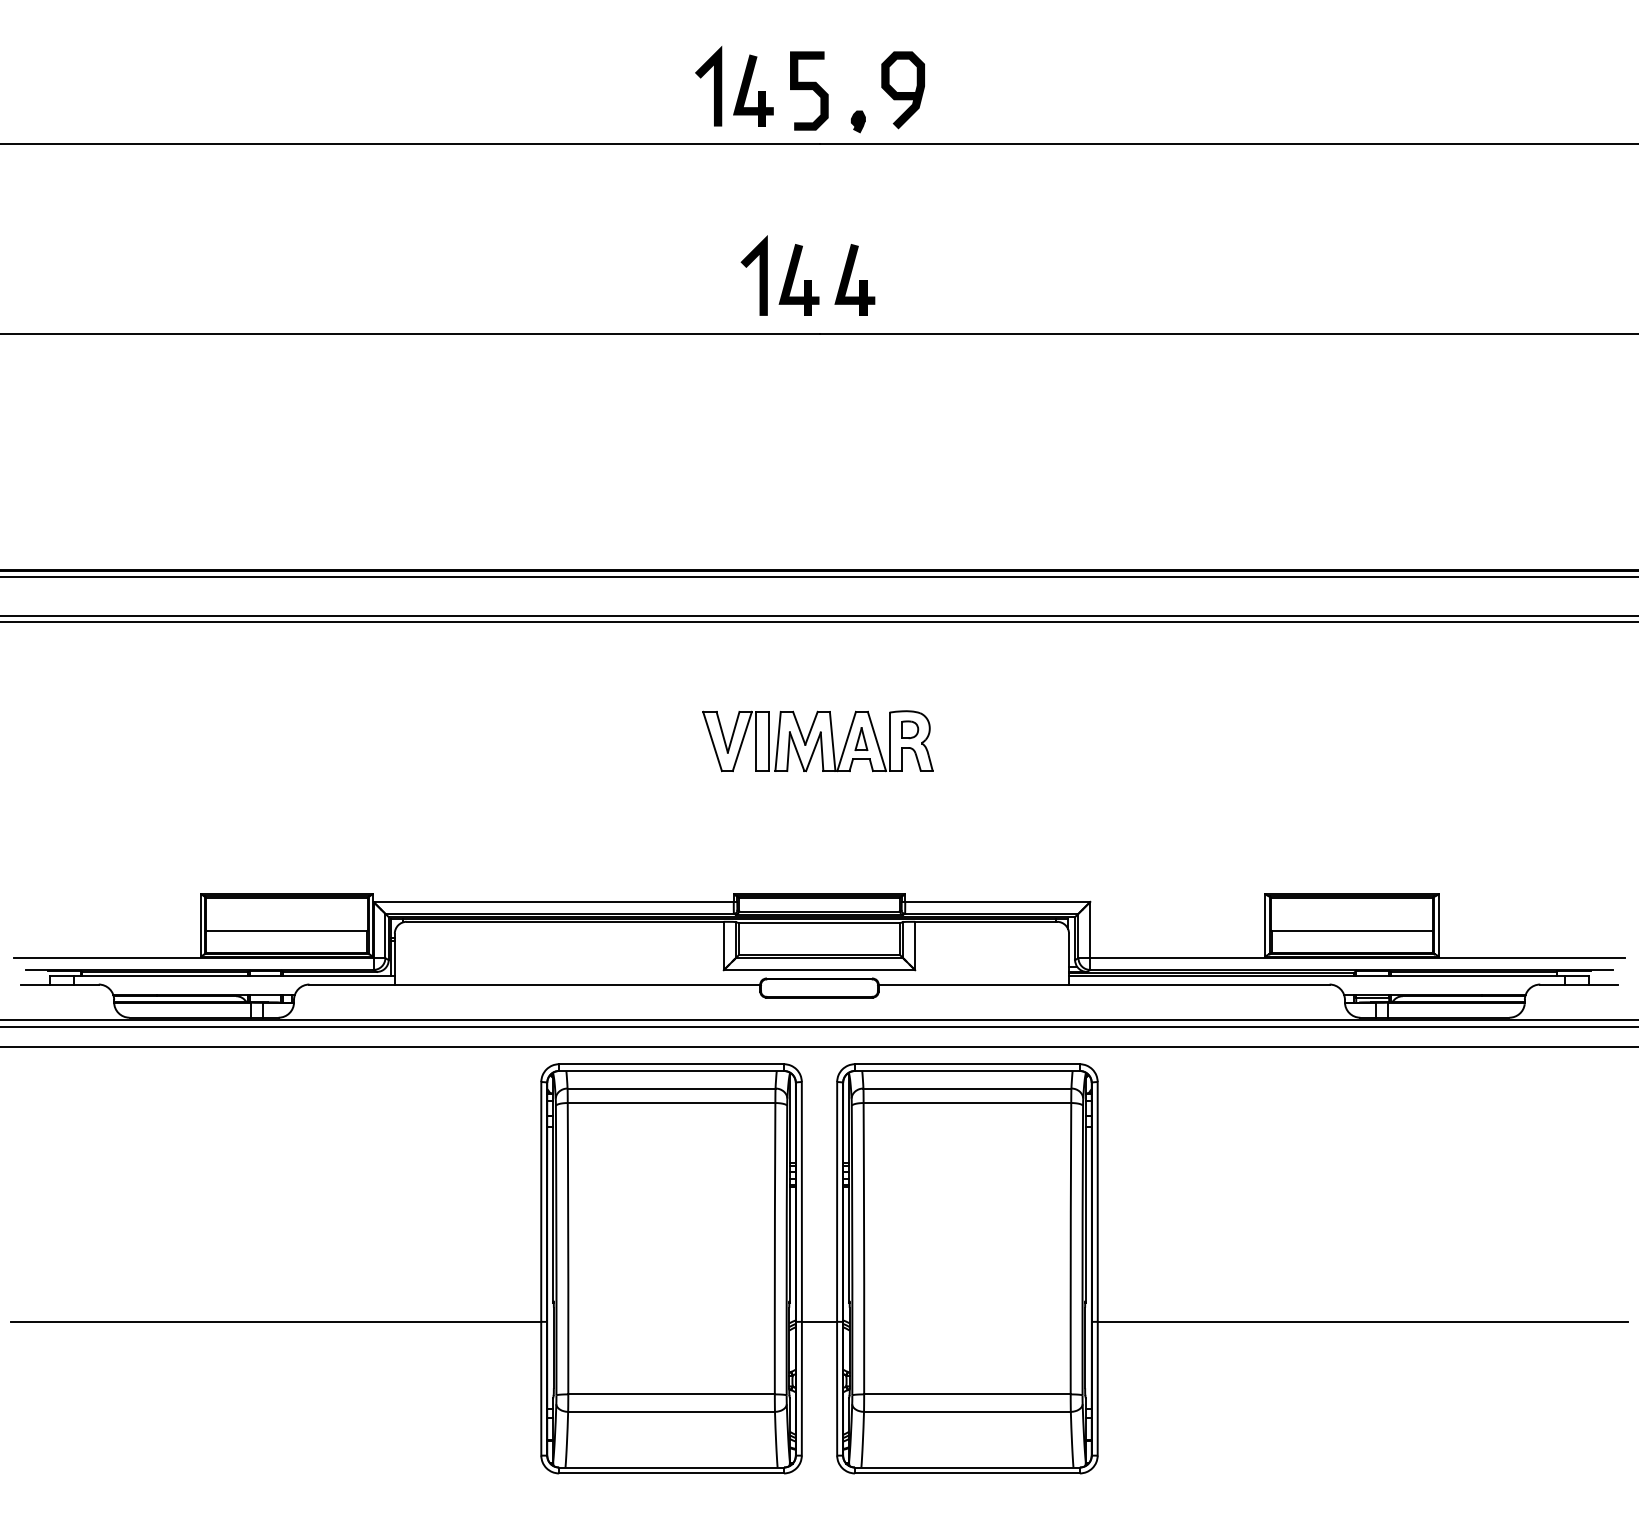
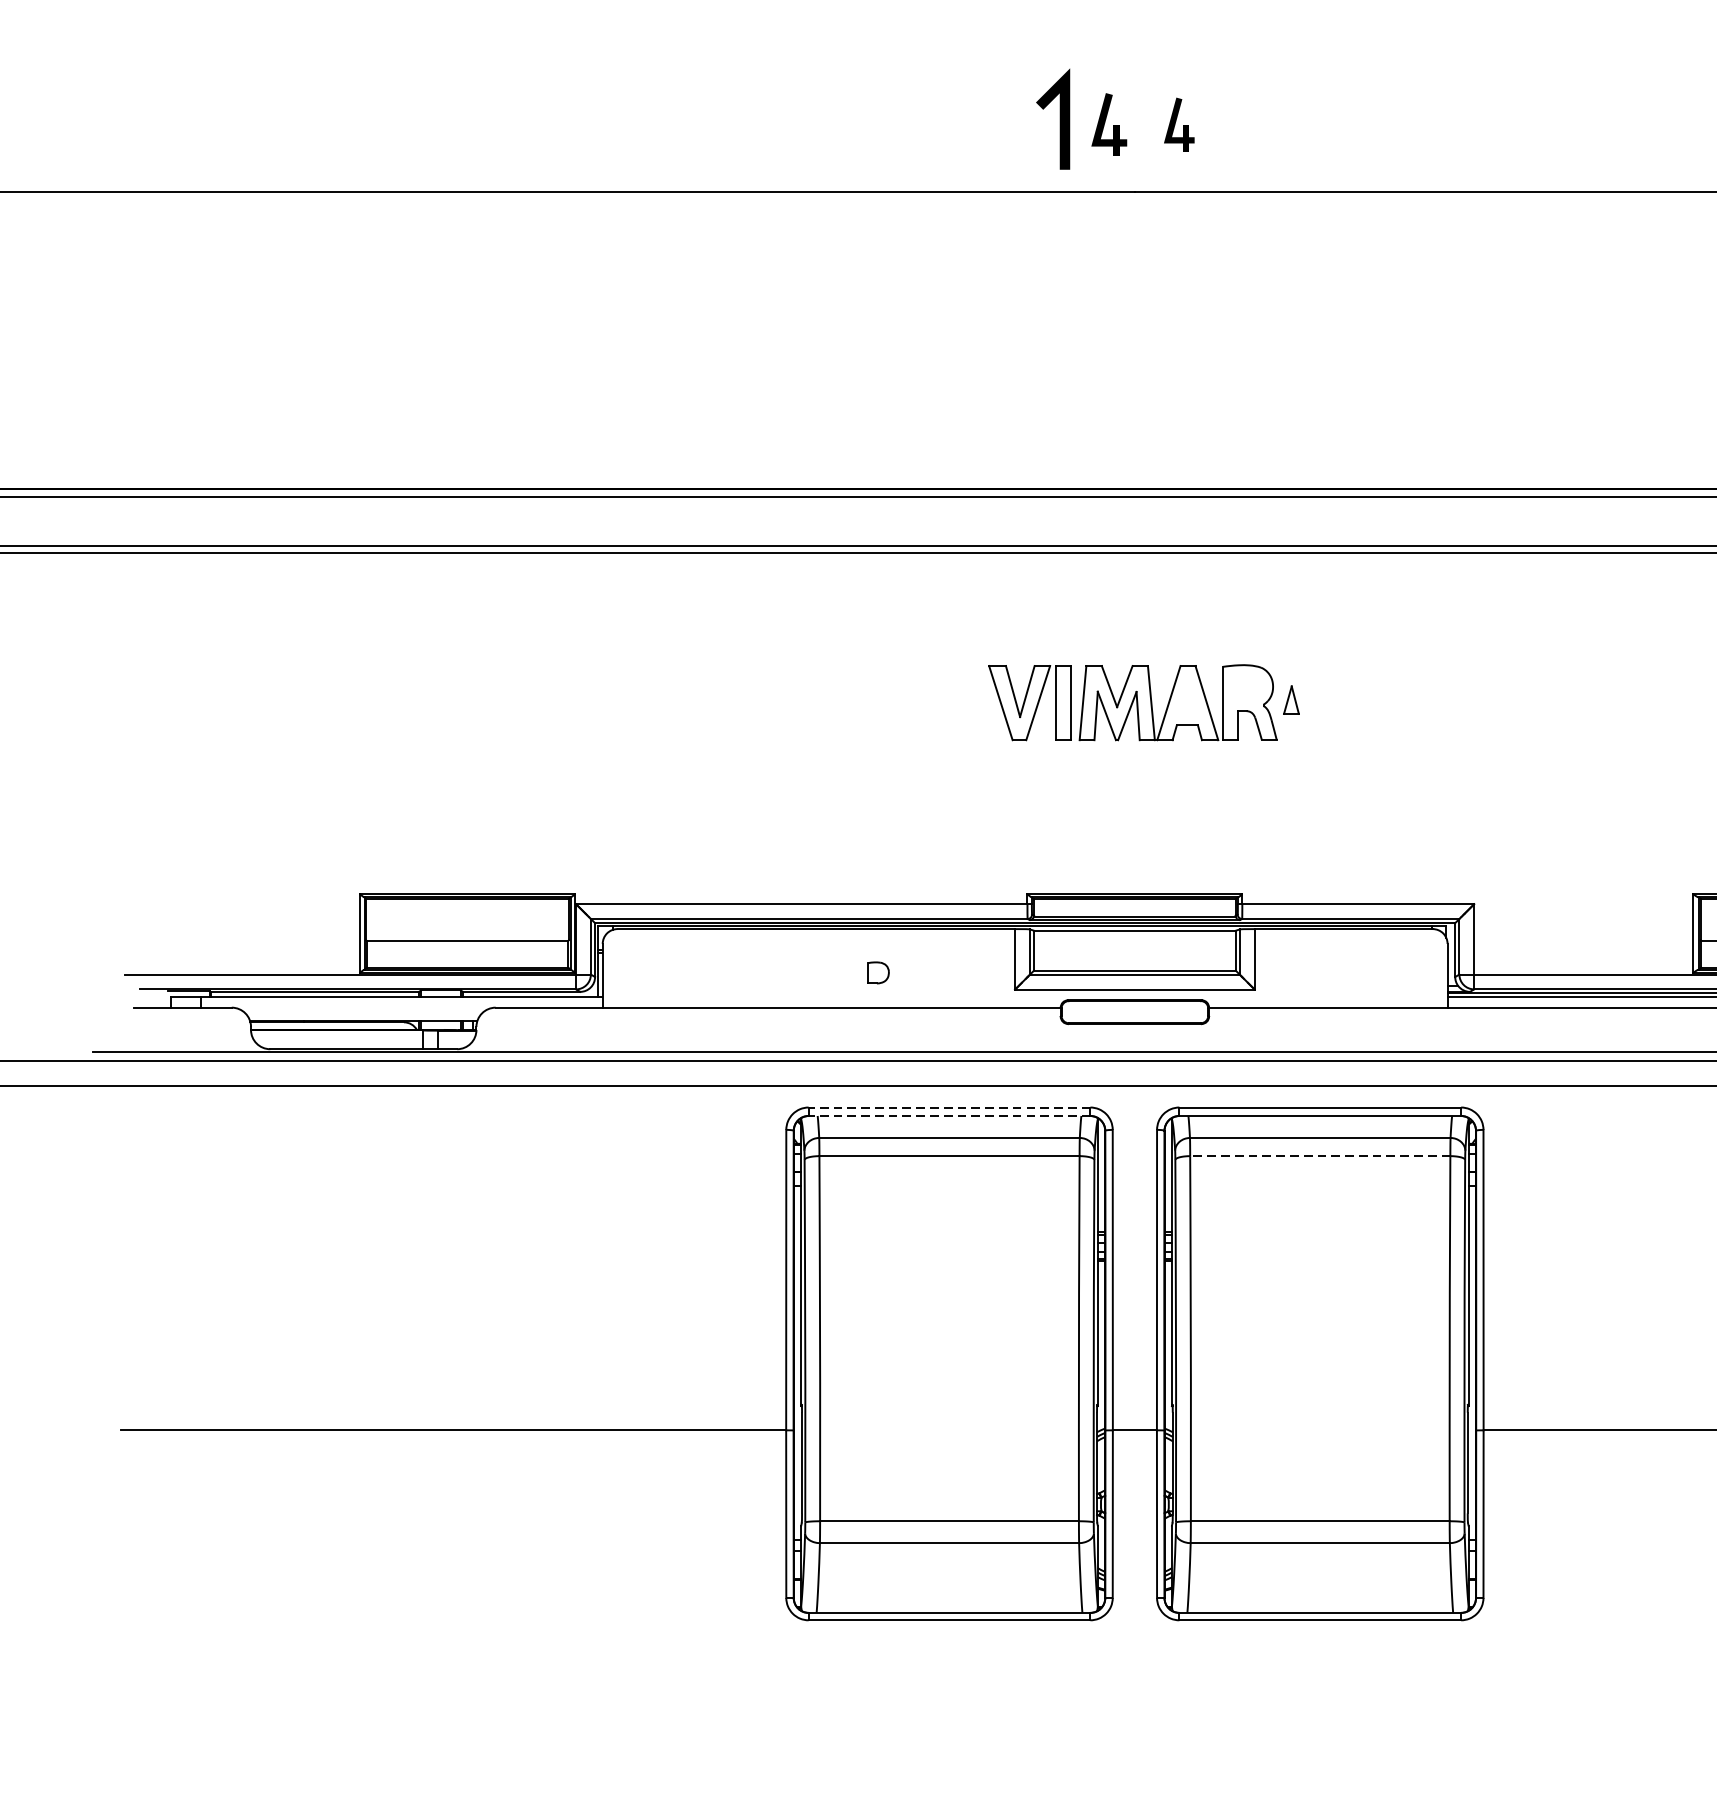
part: (798, 279) -> (1108, 124), size x0.7
part: (854, 279) -> (1178, 124), size x0.6
part: (910, 729) -> (879, 972), moved
part: (861, 738) -> (1291, 699), moved
line: (671, 1064) -> (949, 1107), solid -> dashed
line: (671, 1070) -> (949, 1115), solid -> dashed
line: (967, 1103) -> (1320, 1156), solid -> dashed

